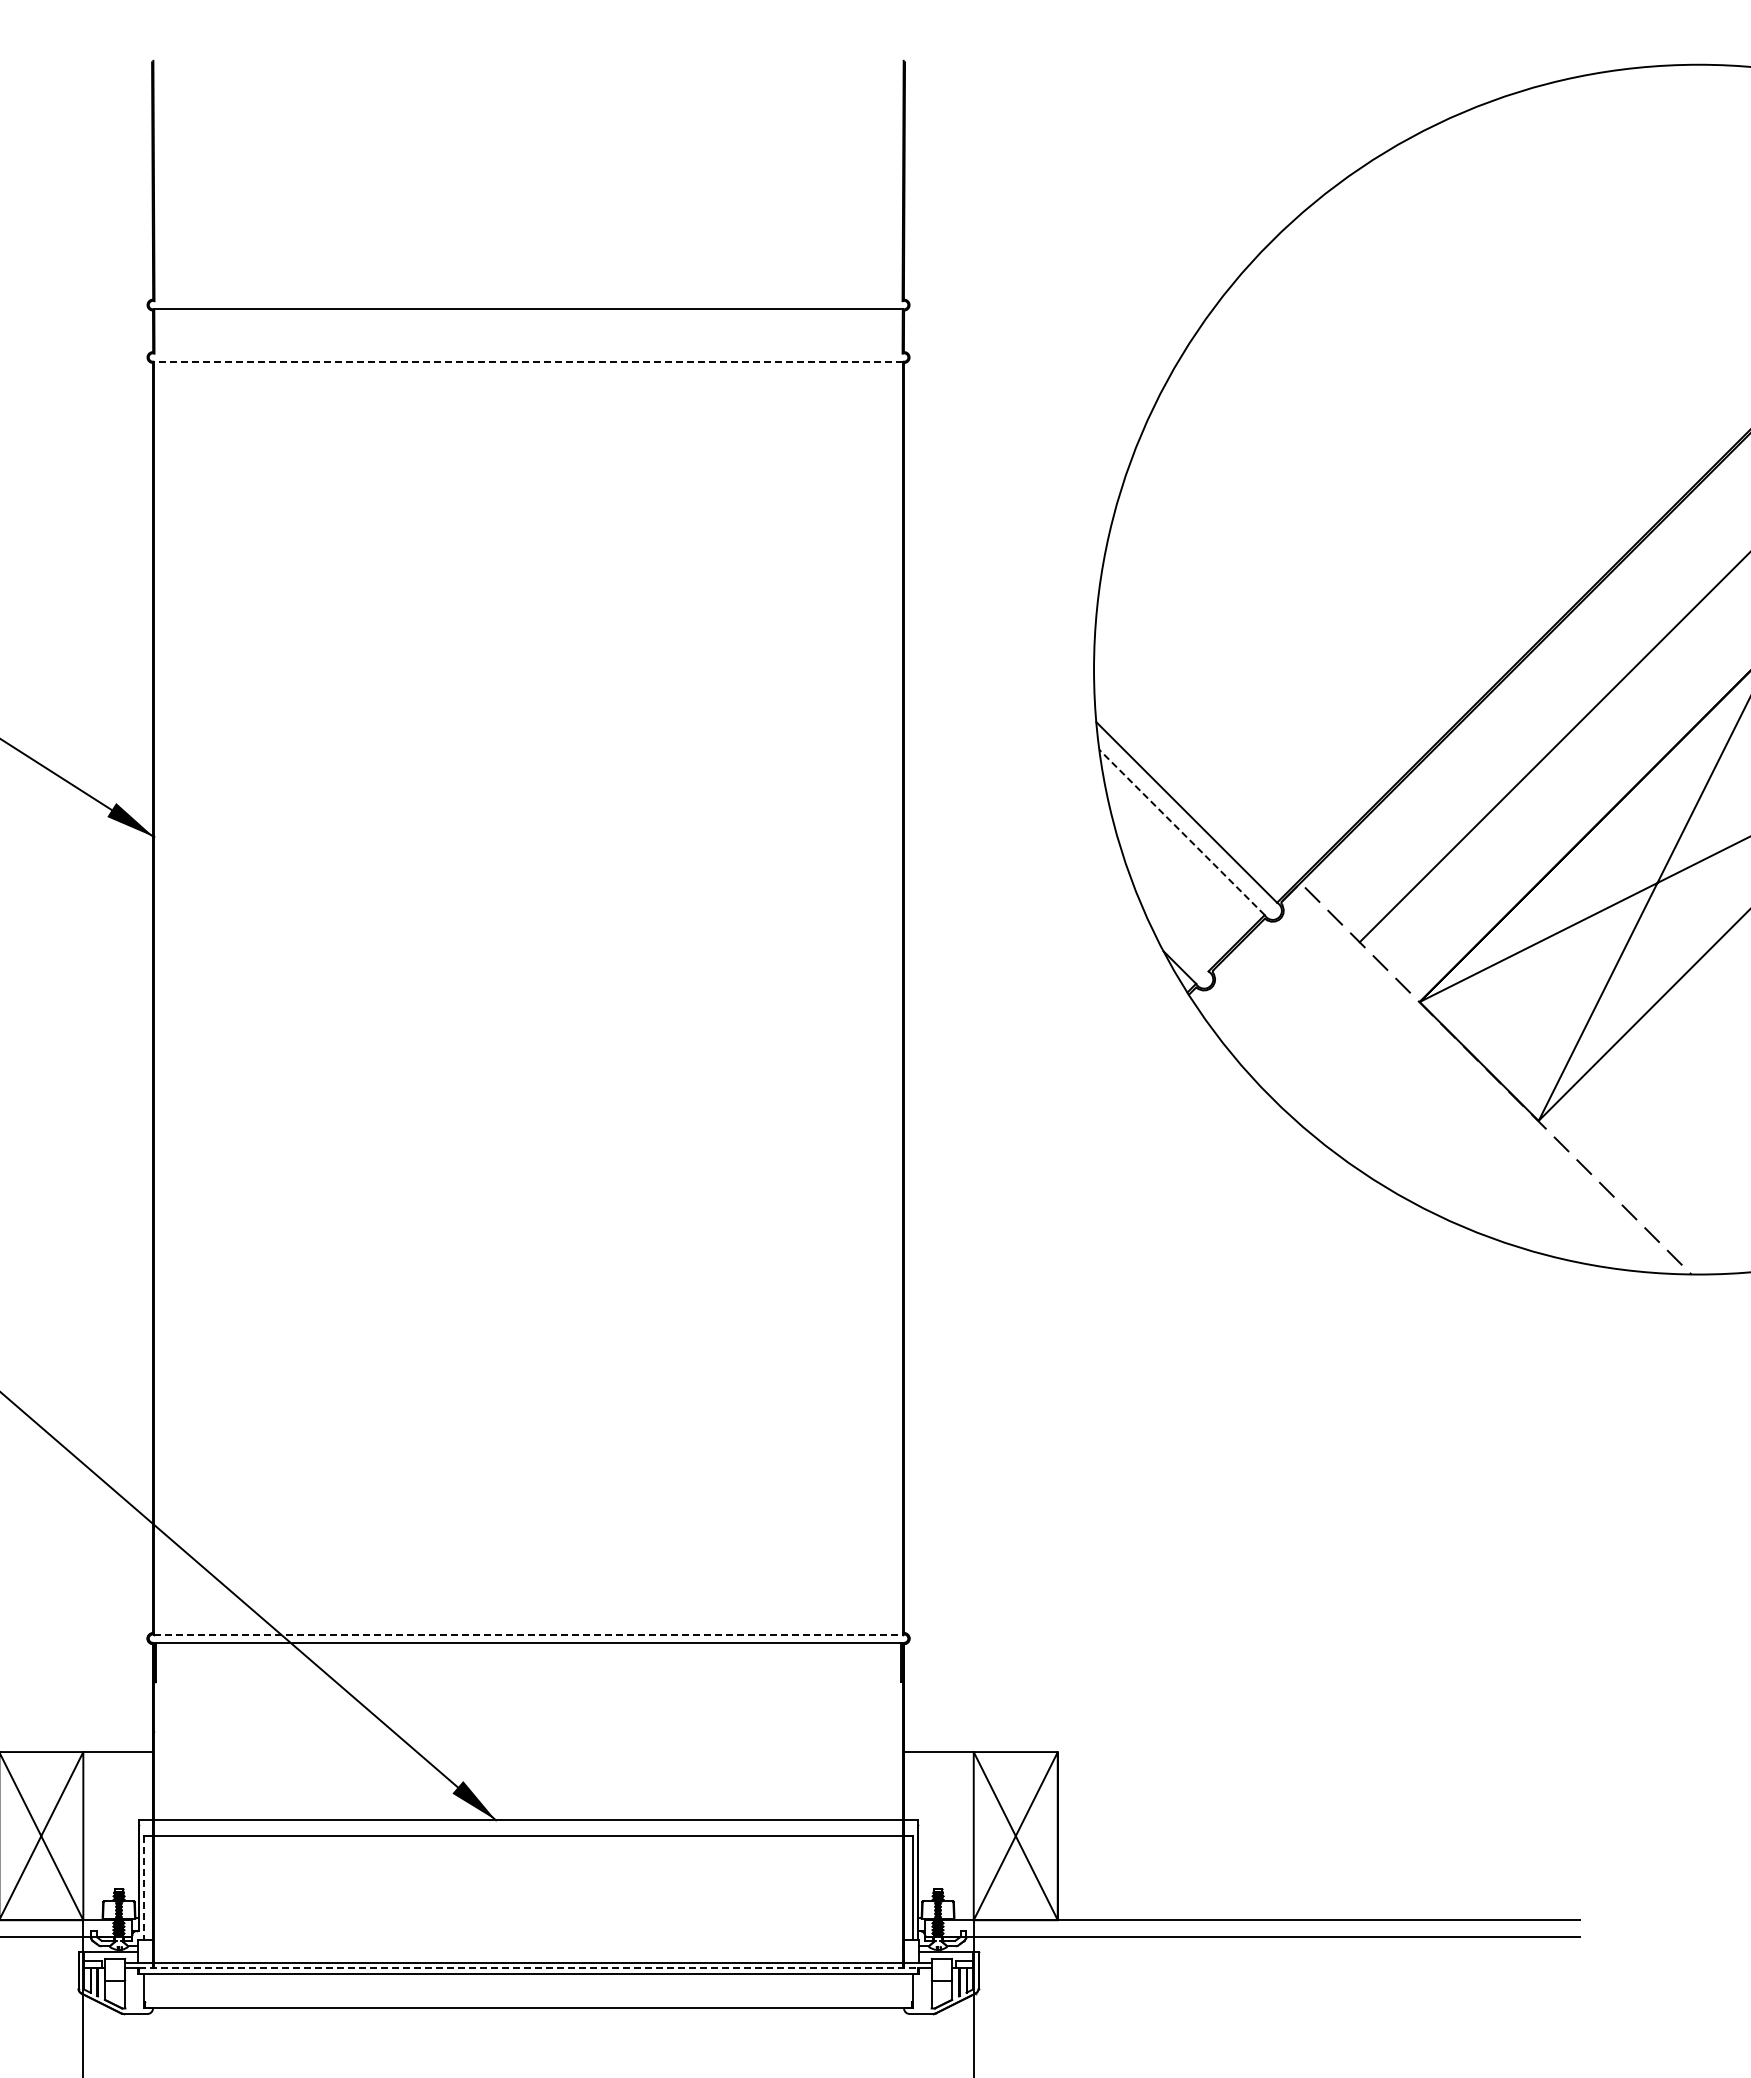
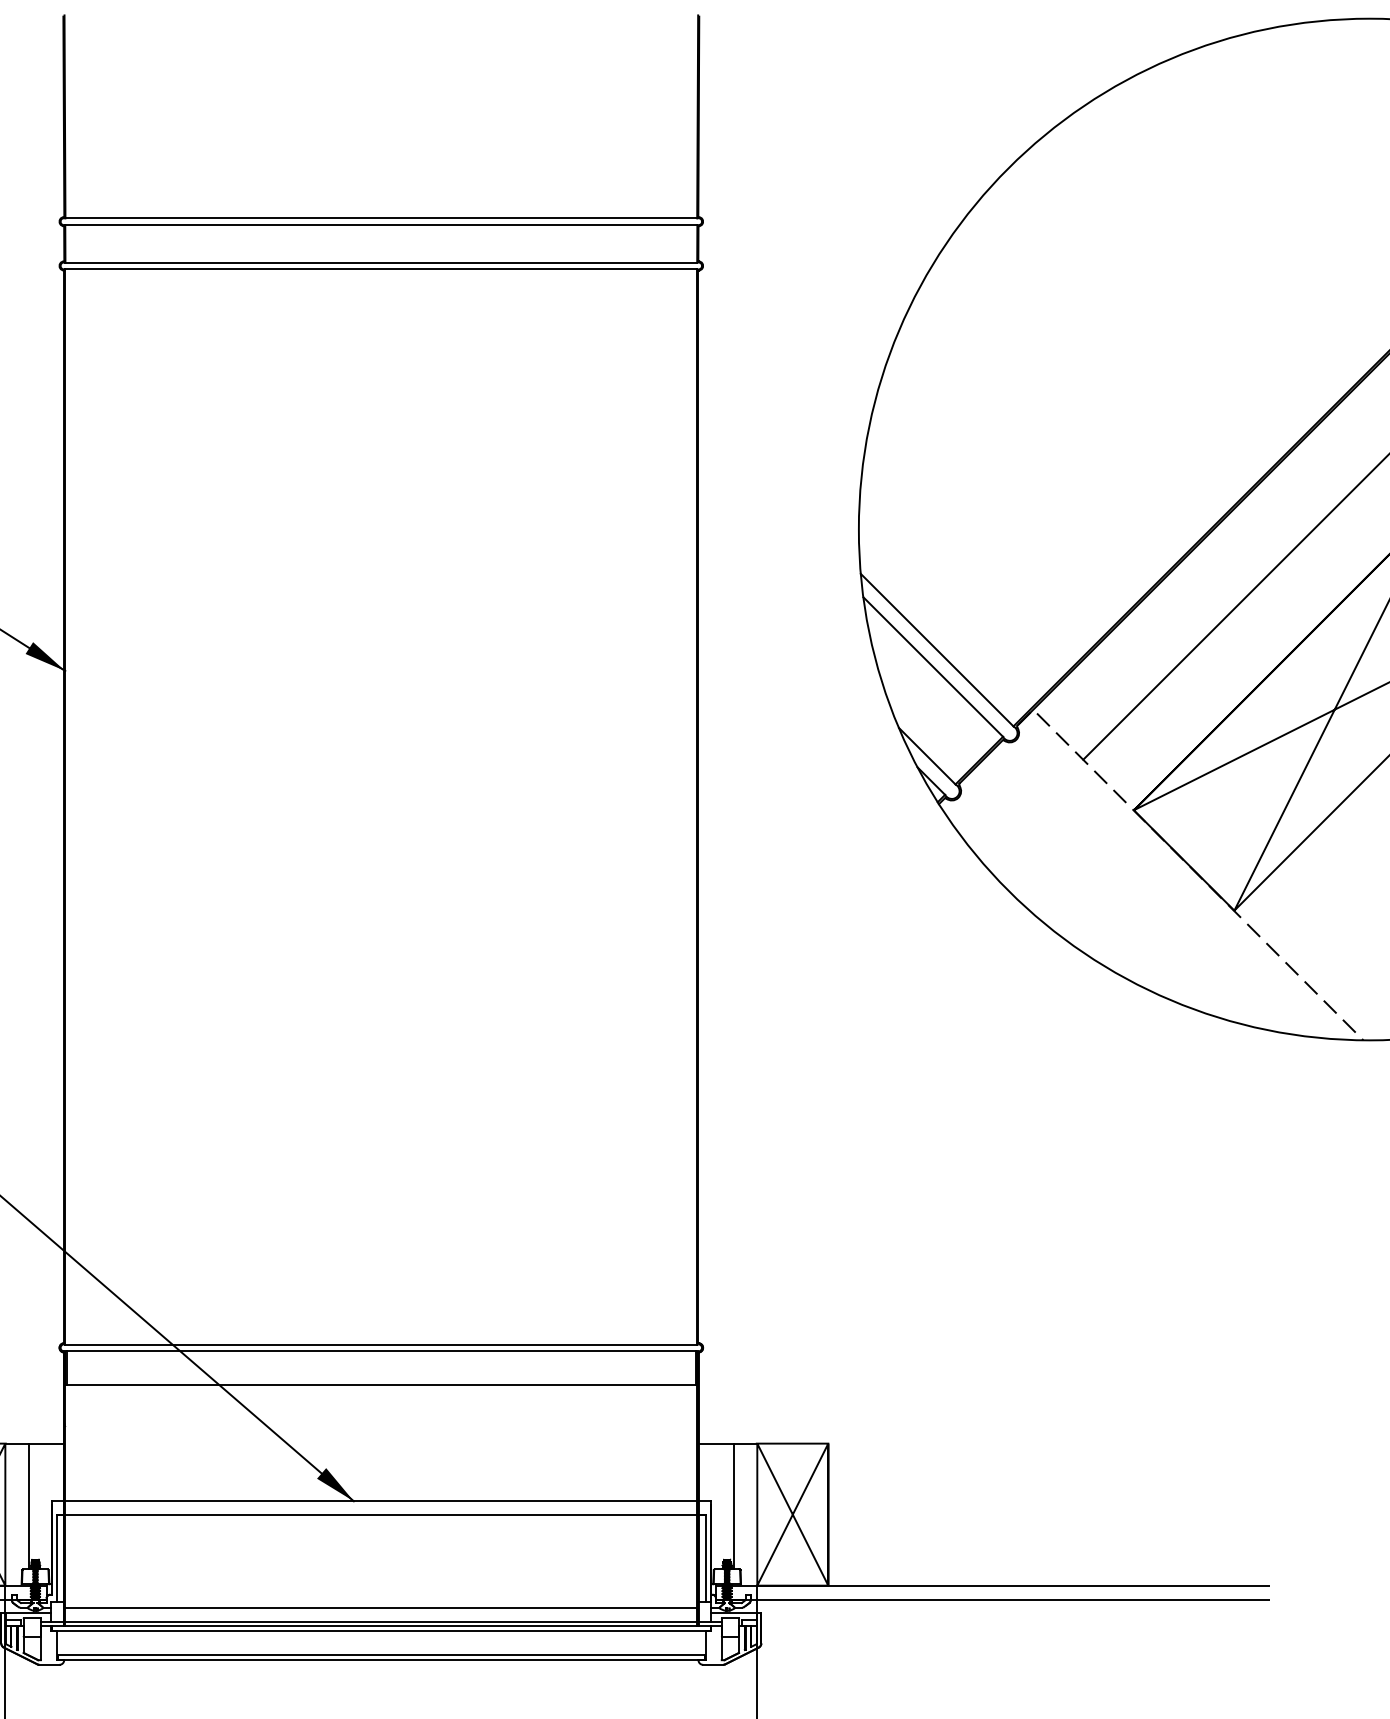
line: (528, 301) -> (381, 218), added
line: (528, 353) -> (381, 262), added
line: (528, 361) -> (381, 269), dashed -> solid
line: (1182, 832) -> (933, 667), dashed -> solid
line: (1174, 937) -> (926, 755), added
line: (529, 1634) -> (382, 1344), dashed -> solid
line: (528, 1682) -> (381, 1384), added
line: (111, 1826) -> (29, 1506), added
line: (945, 1826) -> (733, 1506), added
line: (144, 1887) -> (57, 1558), dashed -> solid
line: (528, 1946) -> (381, 1607), added
line: (528, 1967) -> (381, 1625), dashed -> solid
line: (528, 2001) -> (381, 1654), added

